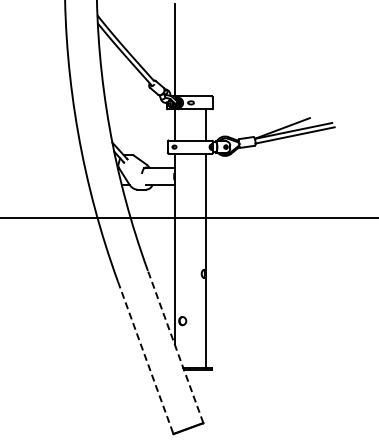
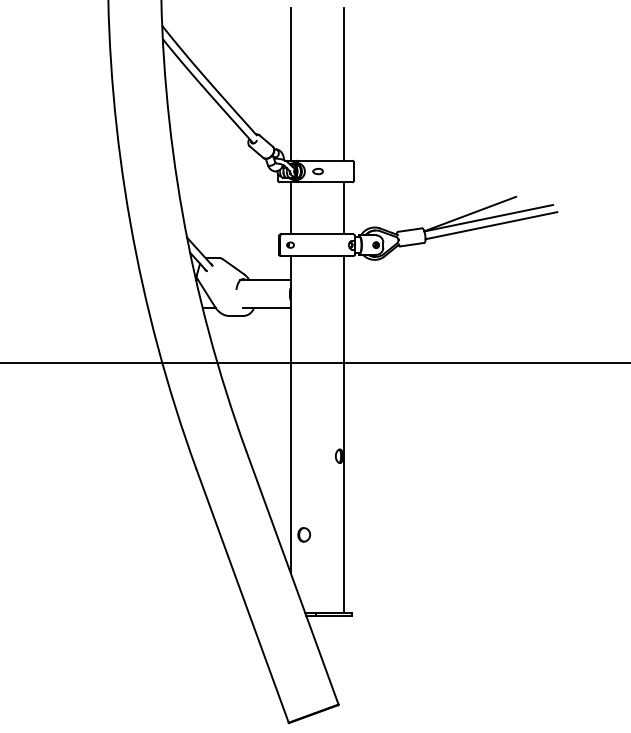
line: (206, 50) -> (343, 84), added
line: (175, 346) -> (292, 577), dashed -> solid
line: (145, 357) -> (242, 595), dashed -> solid

